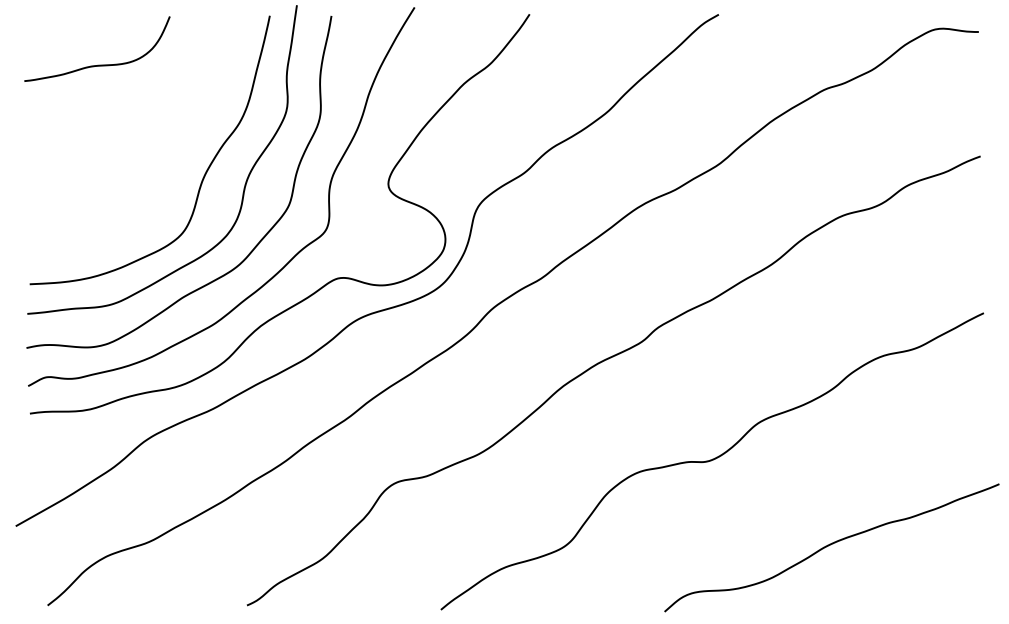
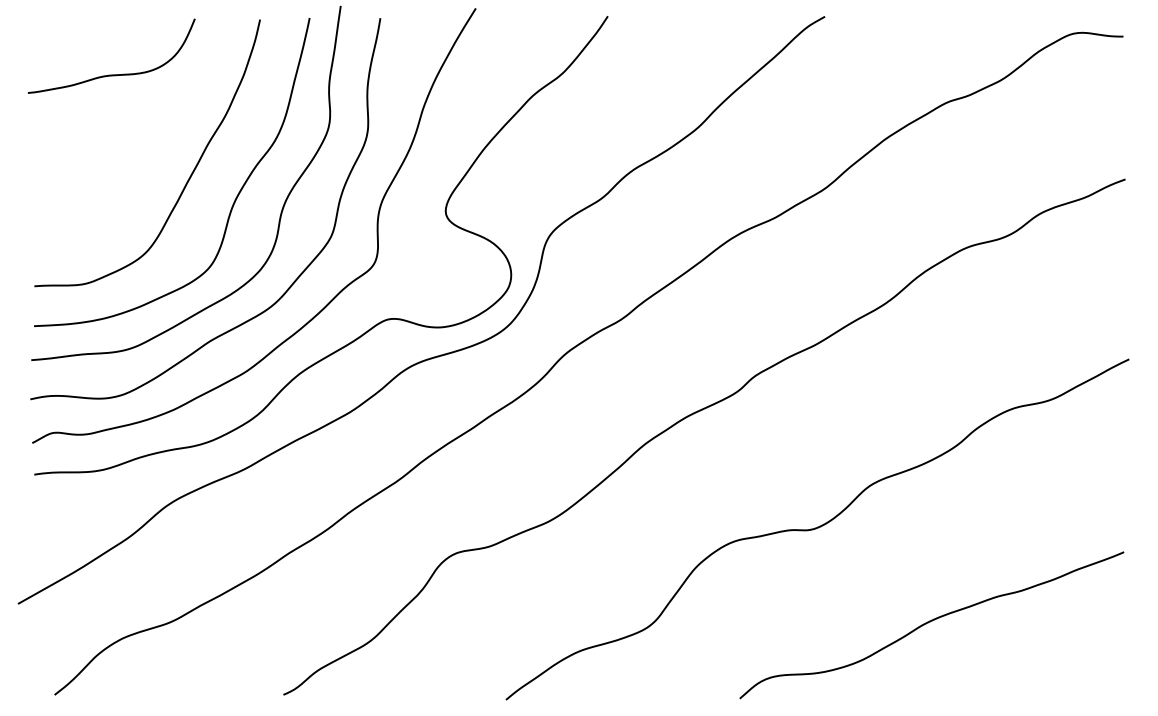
curve: (164, 154) -> (188, 177), added
curve: (830, 545) -> (930, 622), moved

